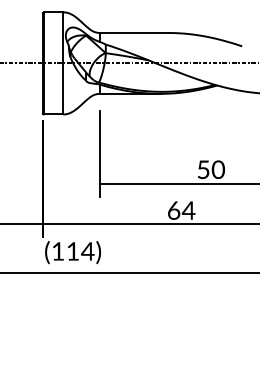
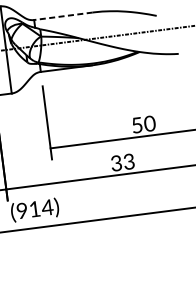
line: (133, 32) -> (62, 15), solid -> dashed
text: (181, 210) -> (122, 162), 64 -> 33
text: (57, 251) -> (21, 210), (114) -> (914)

